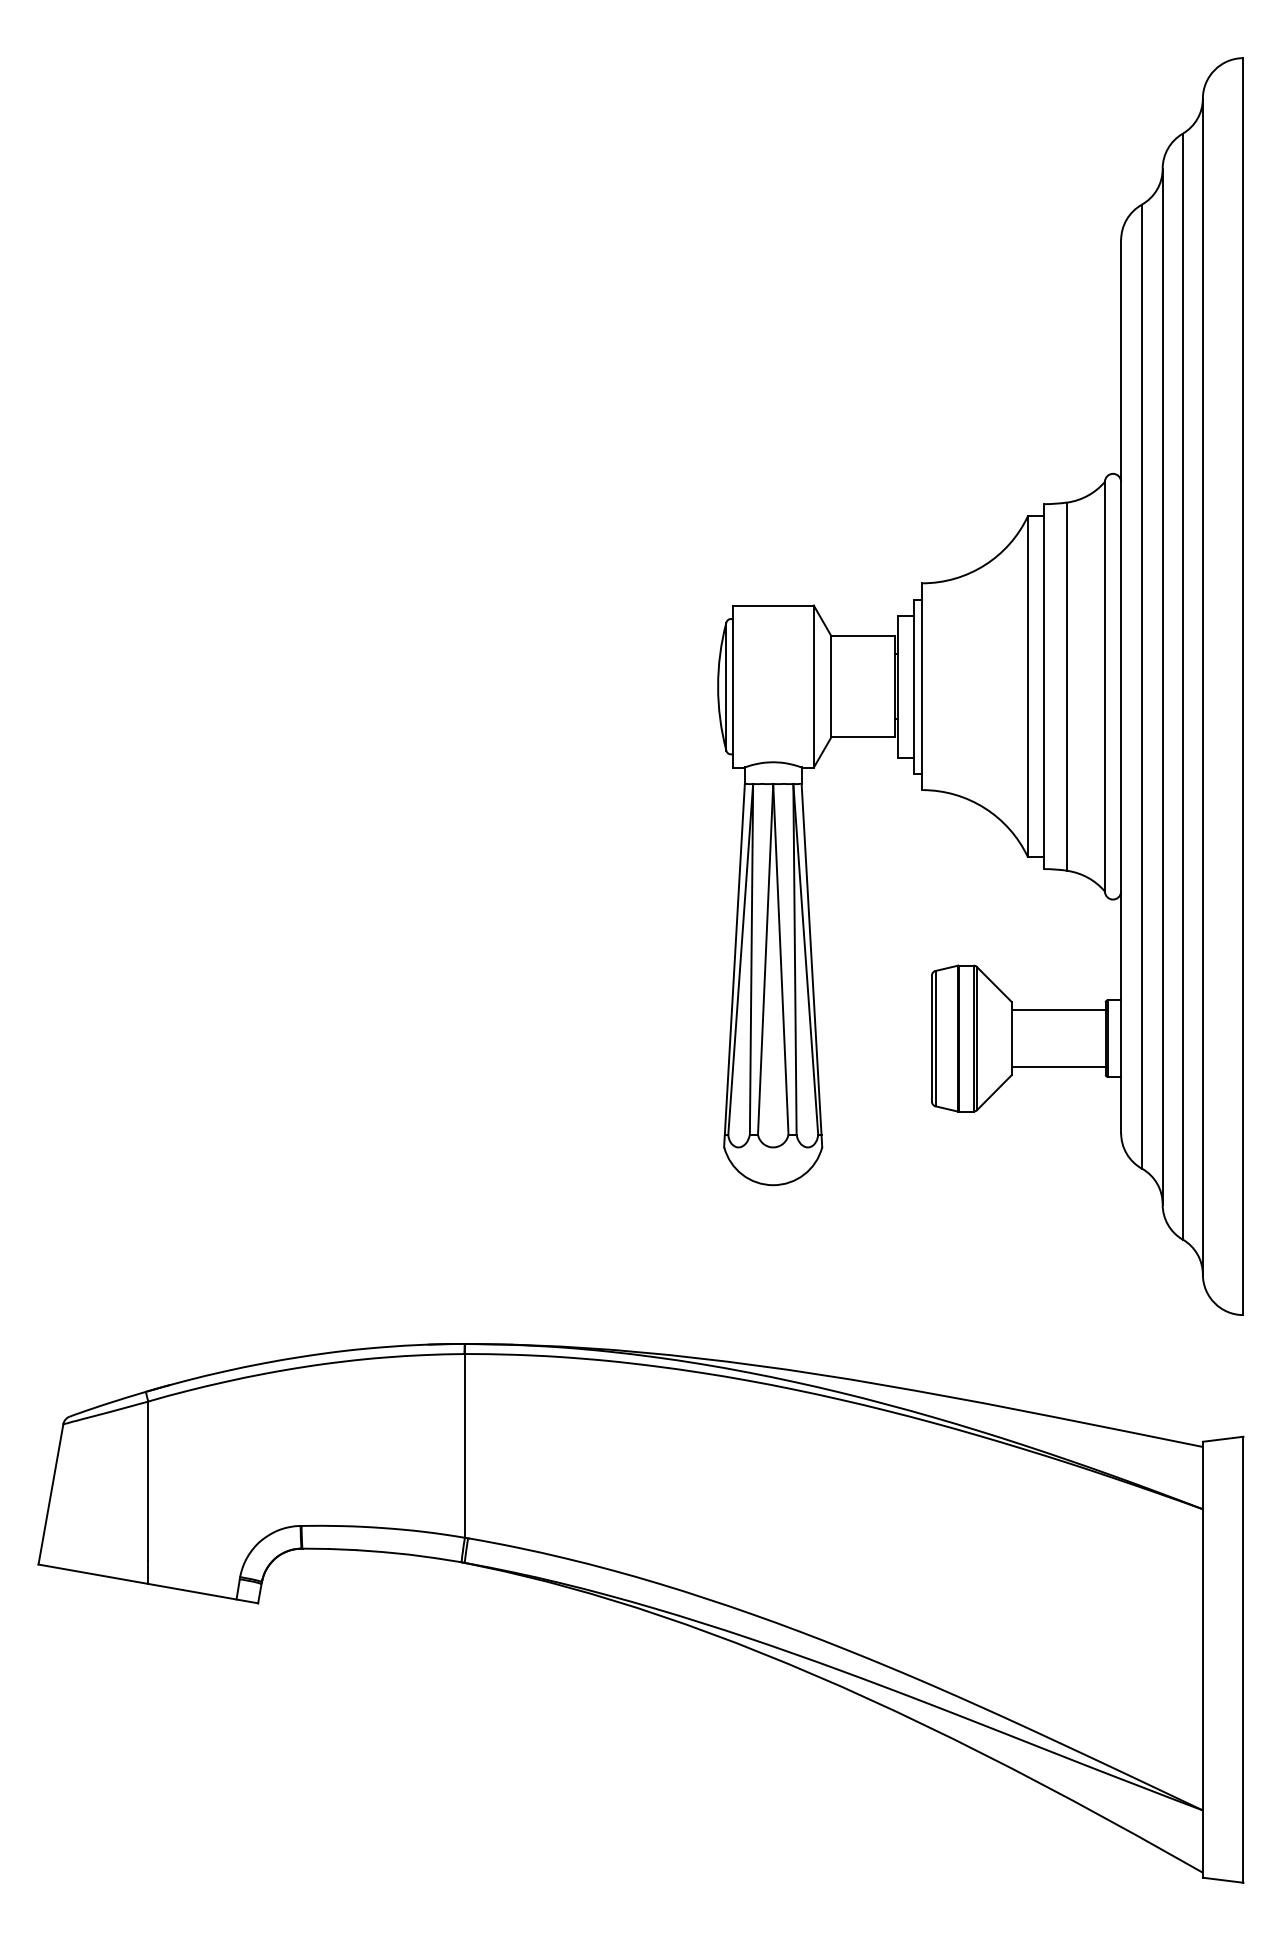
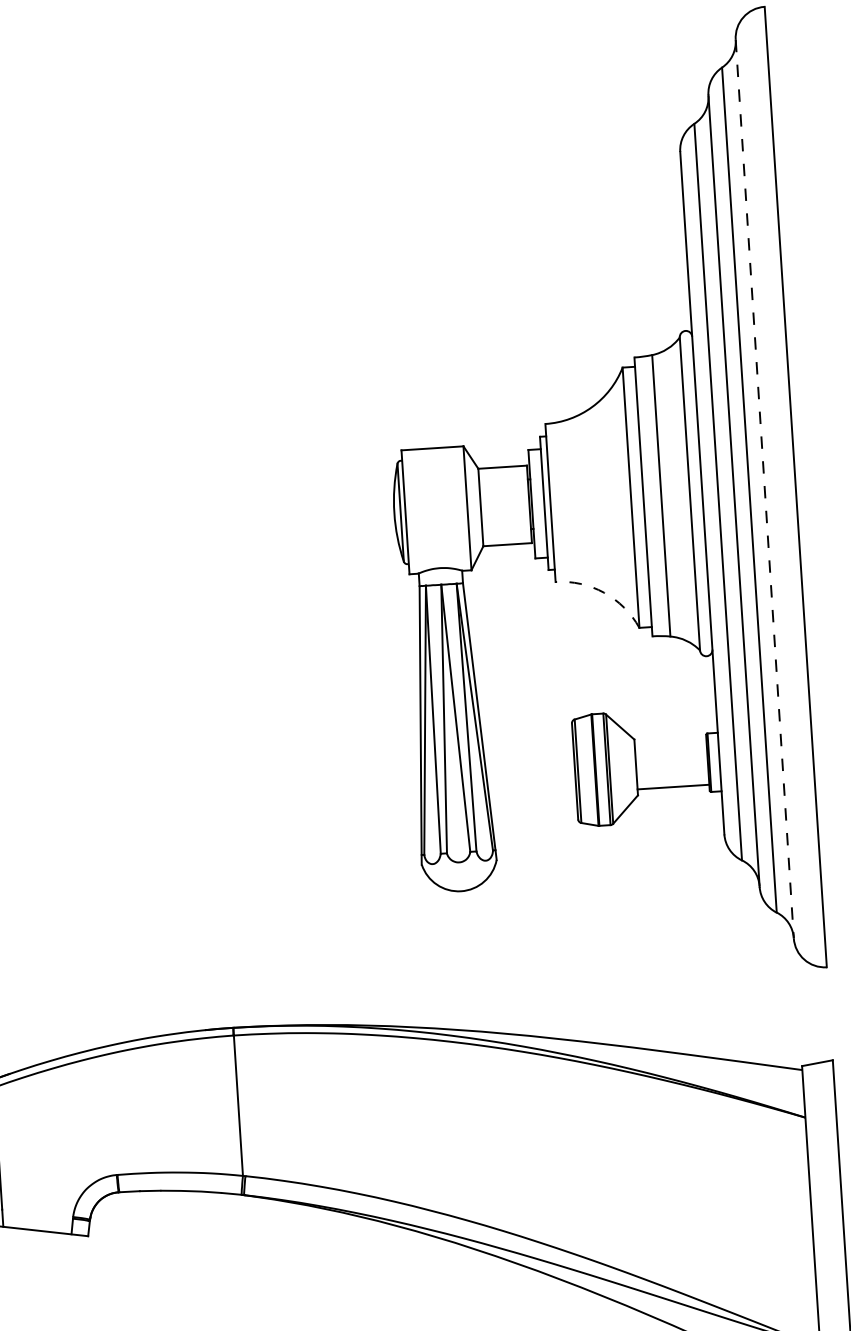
line: (1202, 686) -> (764, 489), solid -> dashed
arc: (984, 808) -> (603, 593), solid -> dashed
line: (1058, 1009) -> (670, 742), removed

